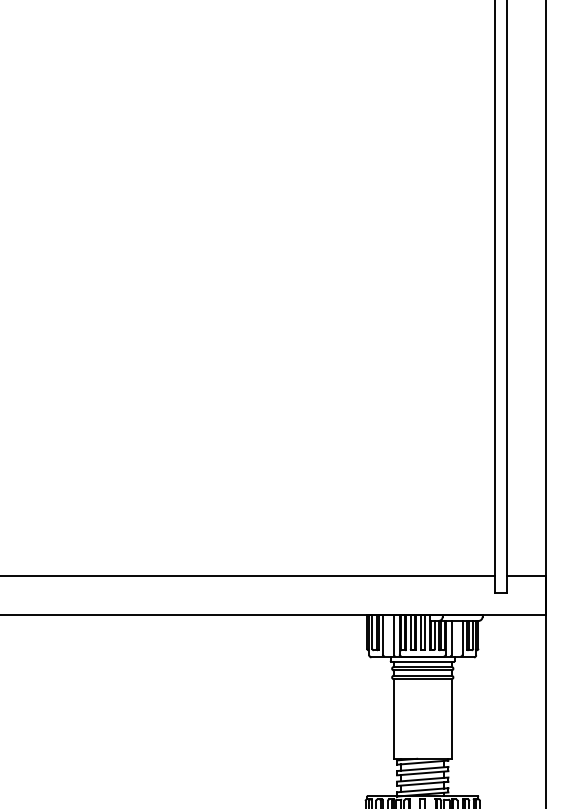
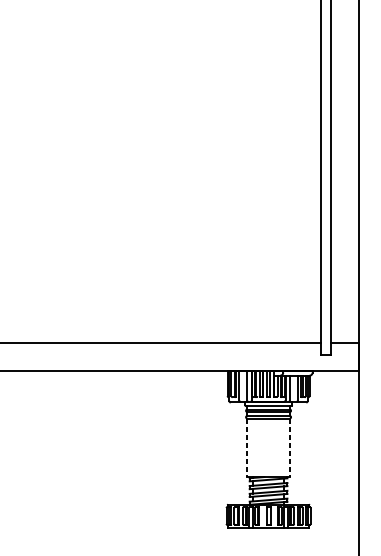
line: (393, 719) -> (247, 448), solid -> dashed
line: (451, 719) -> (289, 448), solid -> dashed

